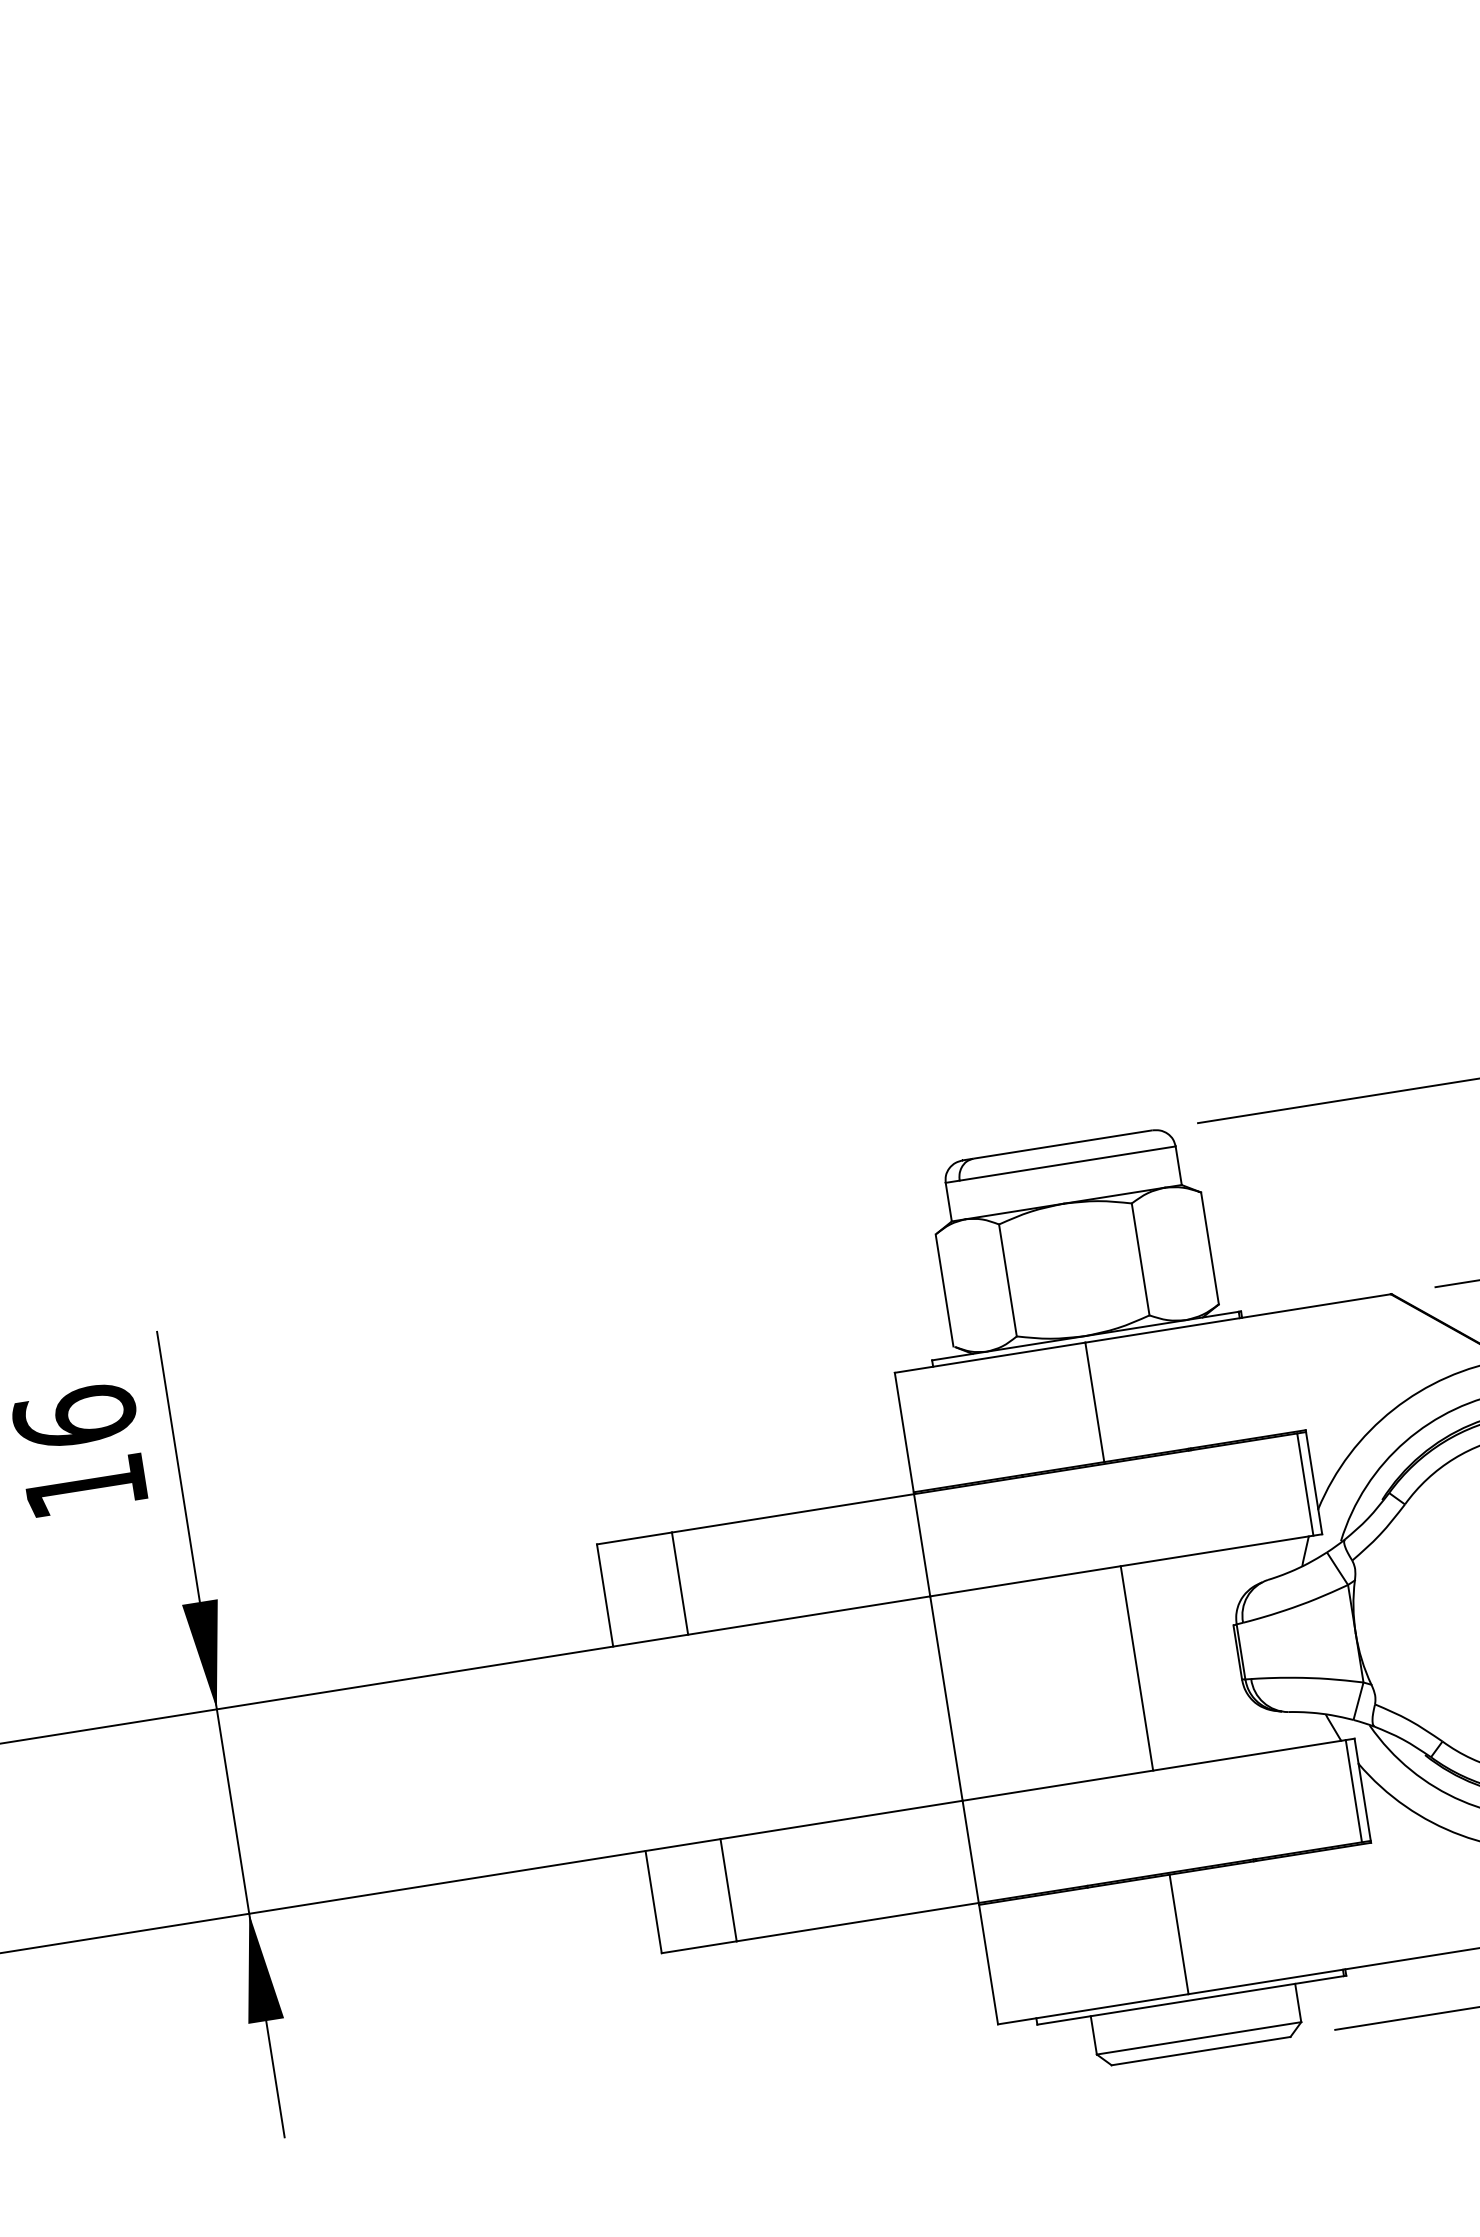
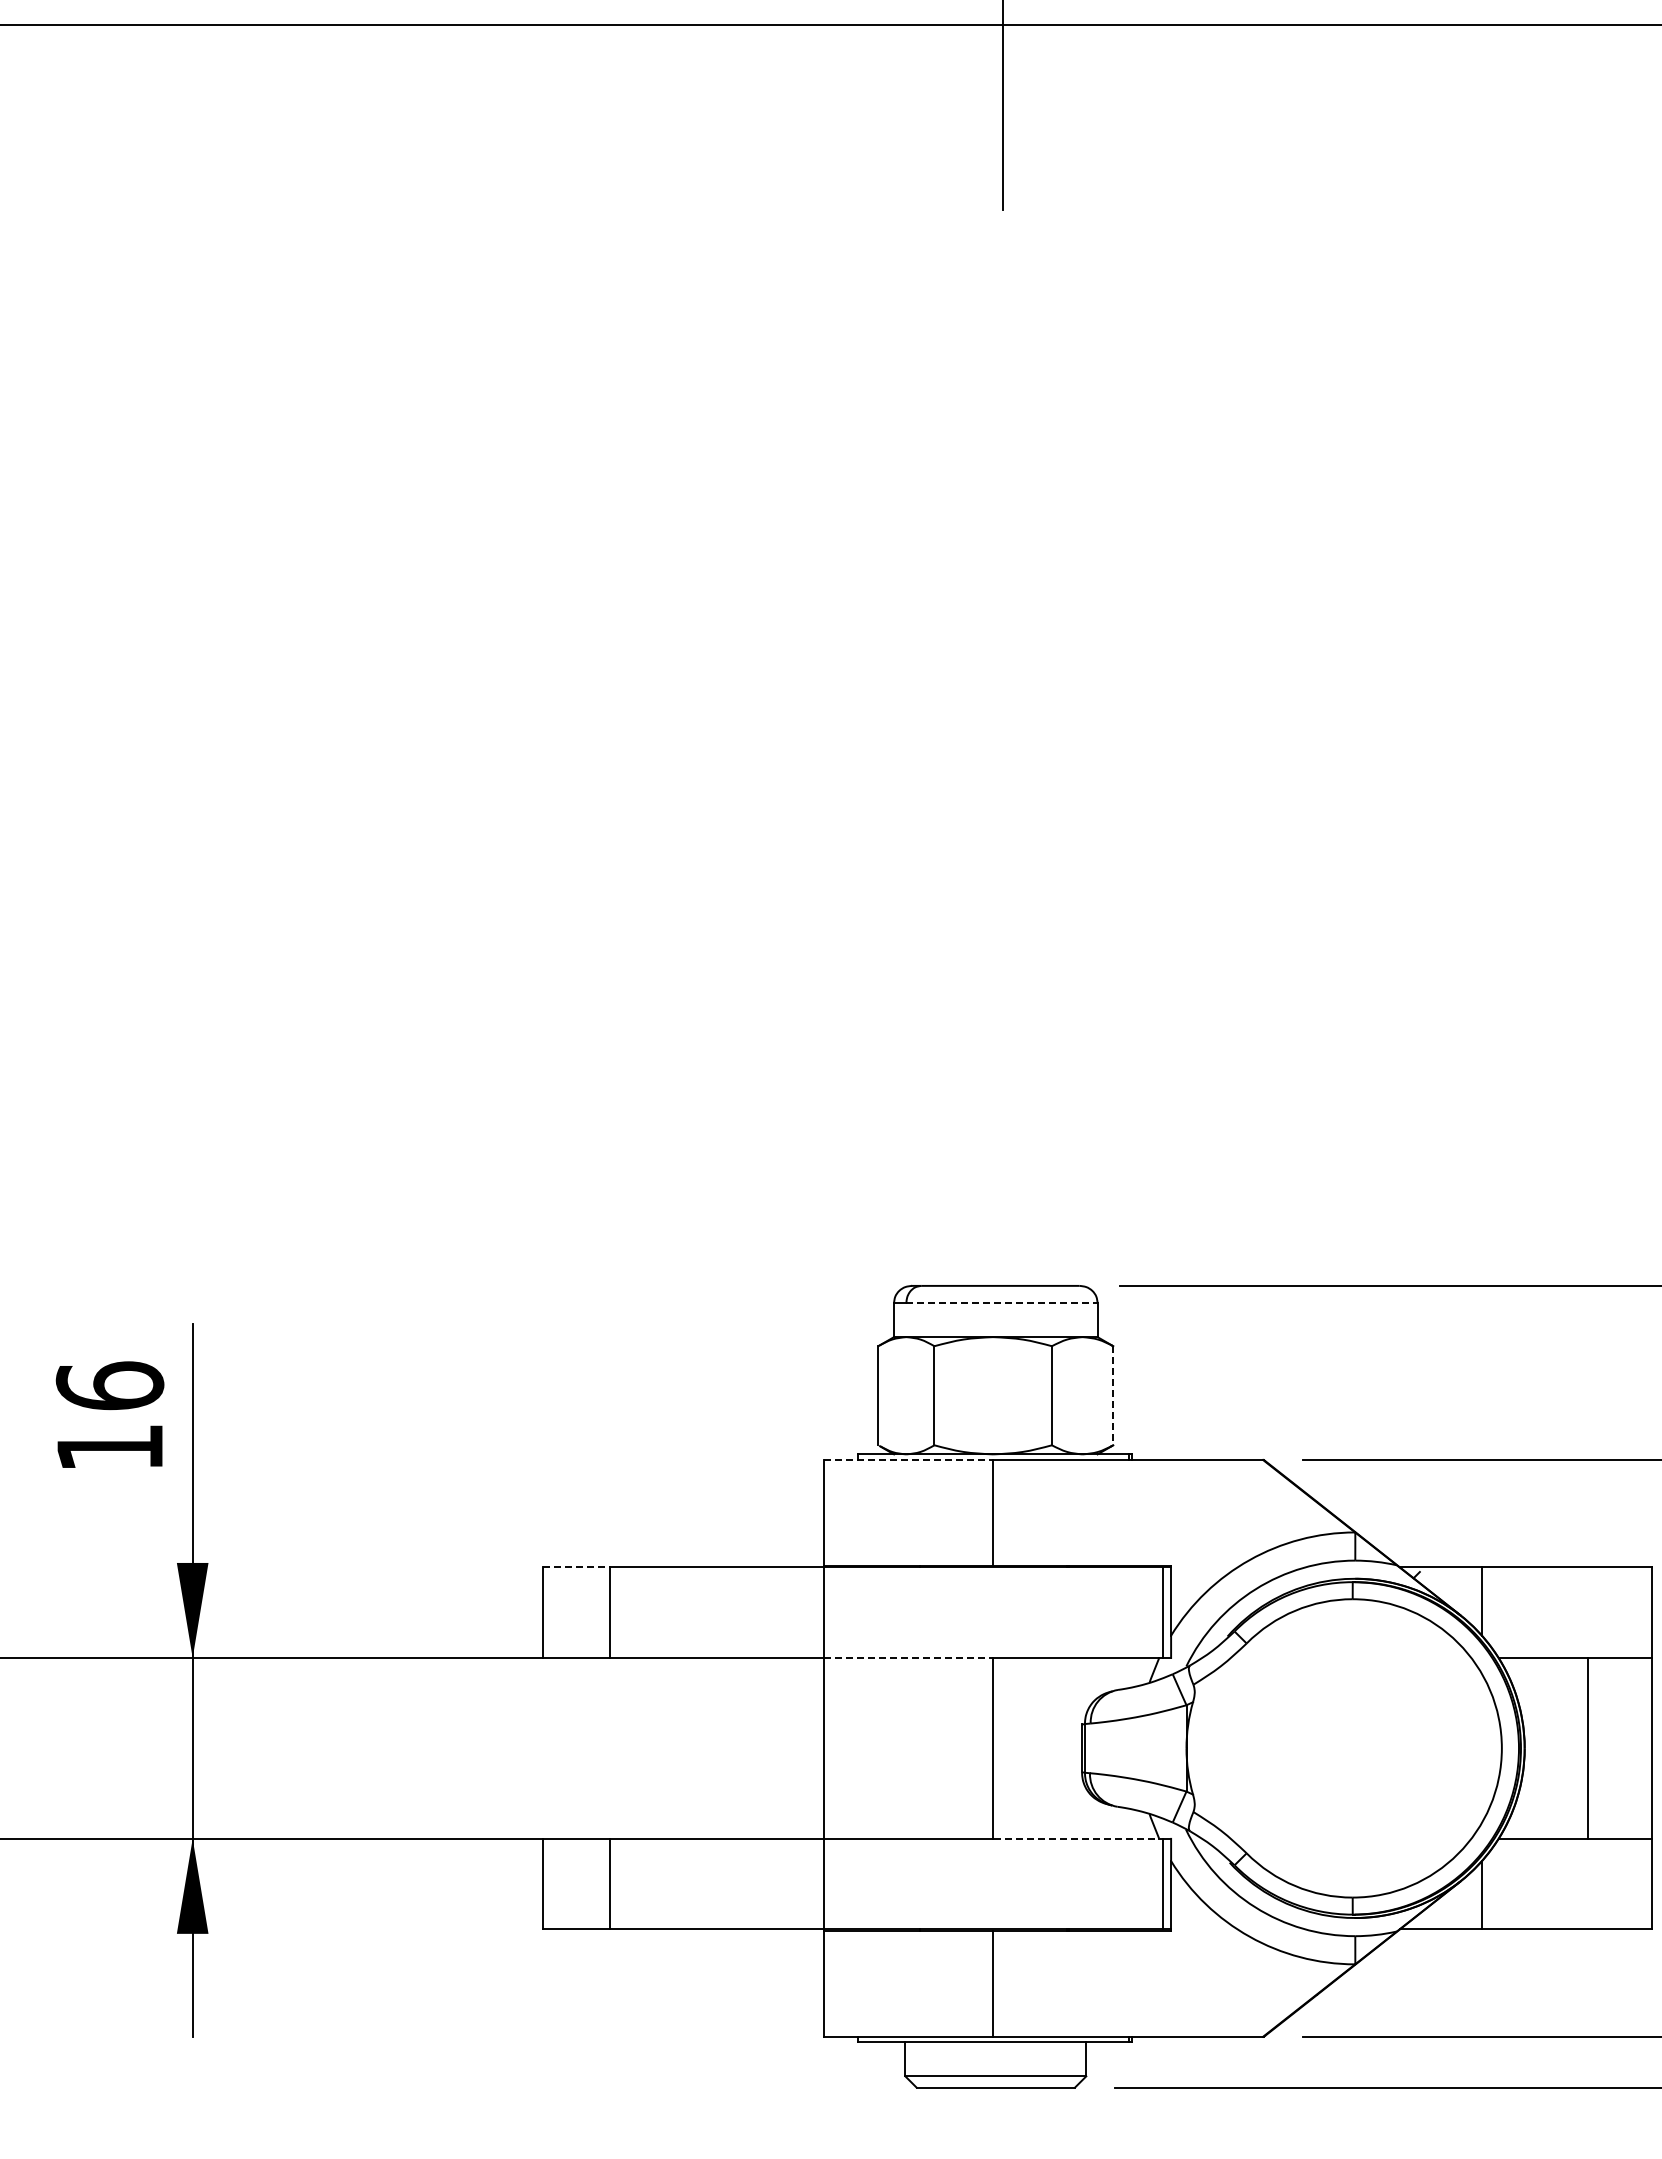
line: (1067, 1163) -> (1001, 1302), solid -> dashed
line: (1210, 1248) -> (1113, 1395), solid -> dashed
line: (990, 1358) -> (908, 1460), solid -> dashed
line: (635, 1538) -> (577, 1567), solid -> dashed
line: (1025, 1580) -> (908, 1657), solid -> dashed
line: (1247, 1755) -> (1076, 1838), solid -> dashed

